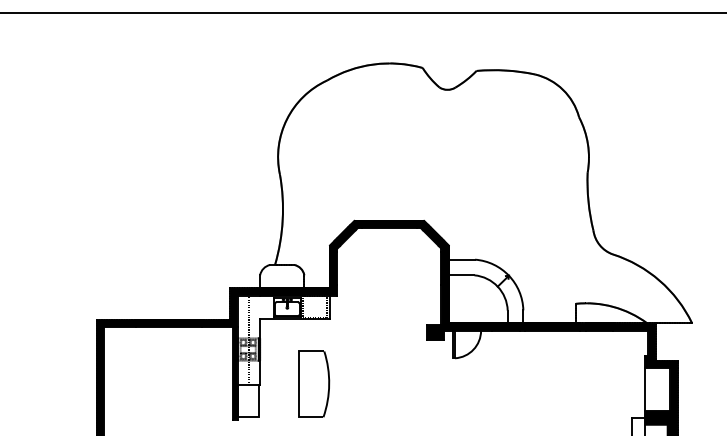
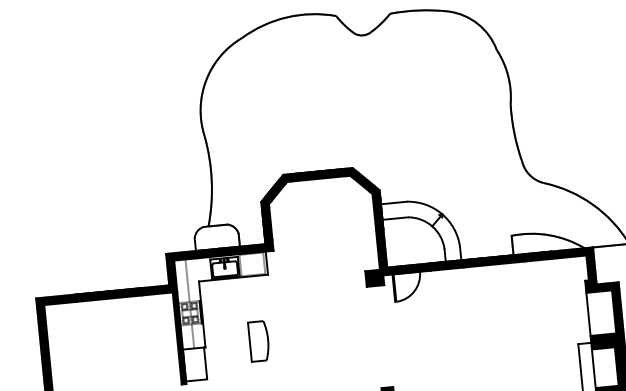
part: (314, 383) -> (259, 340), size x0.6

